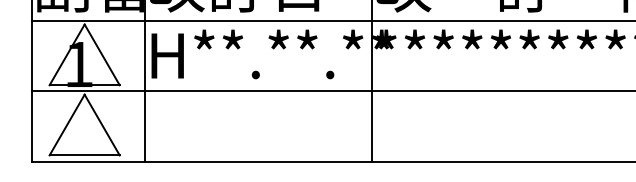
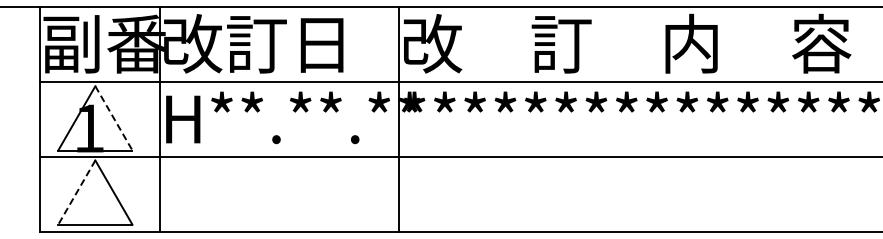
line: (102, 55) -> (114, 118), solid -> dashed
line: (66, 125) -> (76, 193), solid -> dashed

